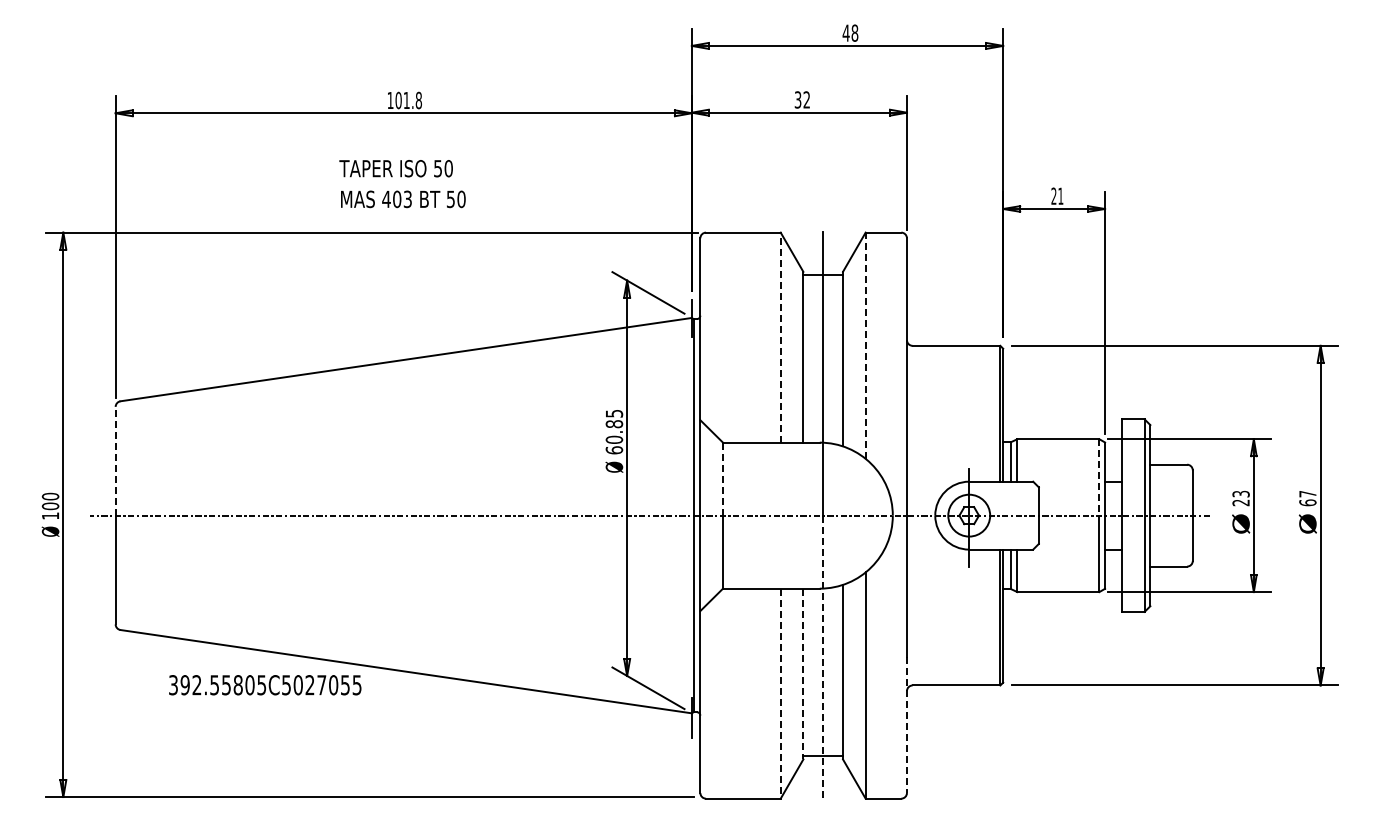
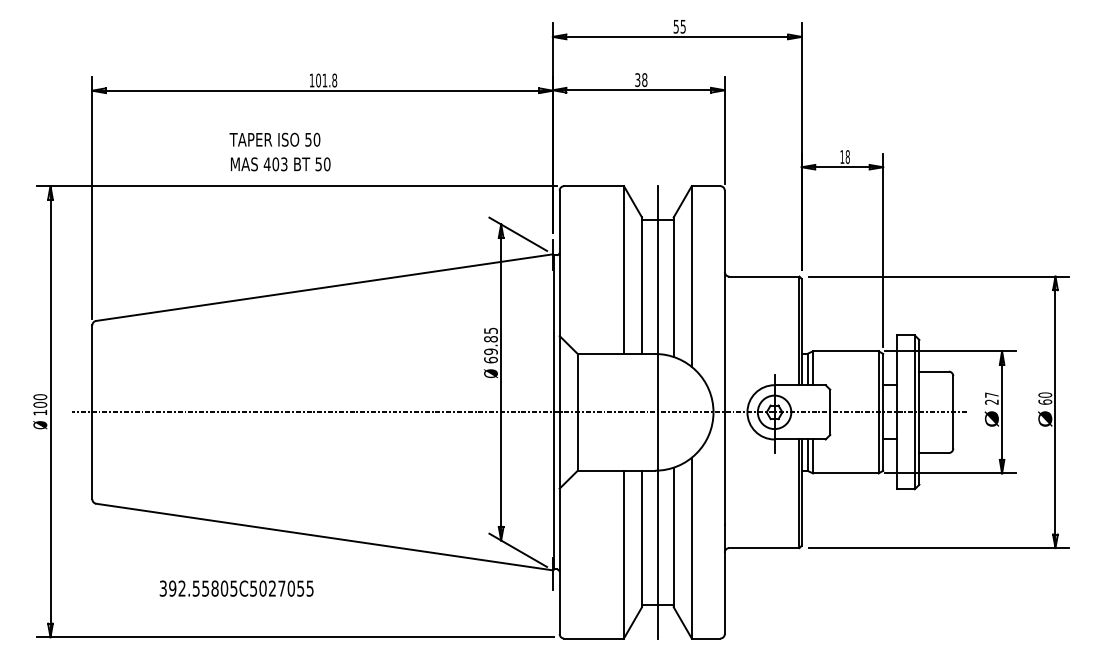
text: (850, 32) -> (679, 26), 48 -> 55
text: (806, 99) -> (644, 79), 32 -> 38
text: (402, 184) -> (280, 152), moved
text: (1057, 195) -> (845, 156), 21 -> 18
line: (780, 337) -> (623, 269), dashed -> solid
line: (865, 345) -> (691, 276), dashed -> solid
text: (614, 439) -> (491, 351), 60.85 -> 69.85
line: (115, 460) -> (92, 368), dashed -> solid
line: (1099, 477) -> (878, 381), dashed -> solid
line: (723, 479) -> (578, 383), dashed -> solid
text: (1240, 493) -> (991, 394), 23 -> 27
text: (1307, 493) -> (1044, 394), 67 -> 60
line: (823, 657) -> (658, 525), dashed -> solid
line: (803, 674) -> (642, 539), dashed -> solid
text: (265, 685) -> (236, 588), moved
line: (780, 693) -> (623, 554), dashed -> solid
line: (906, 725) -> (724, 580), dashed -> solid

